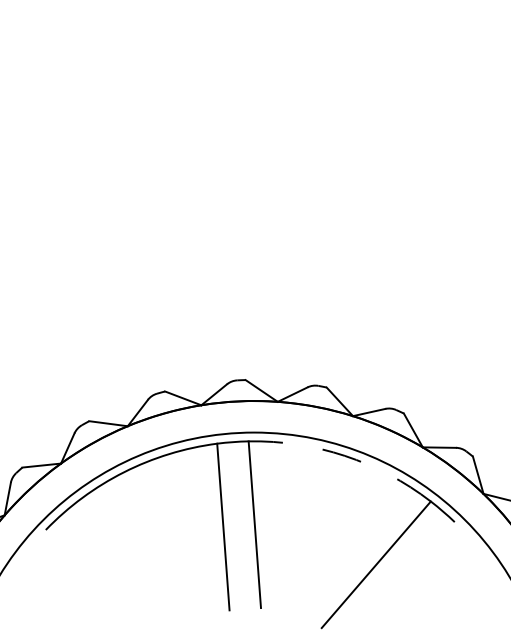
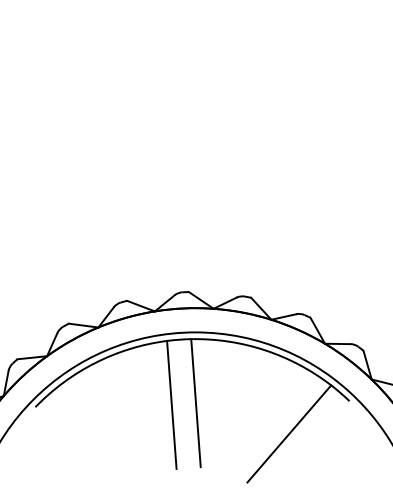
arc: (344, 455) -> (264, 350), dashed -> solid

